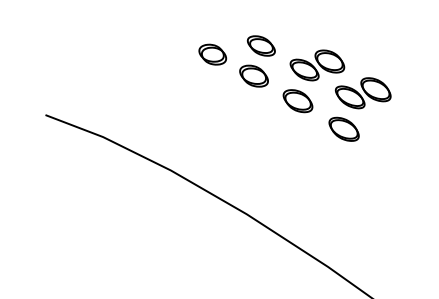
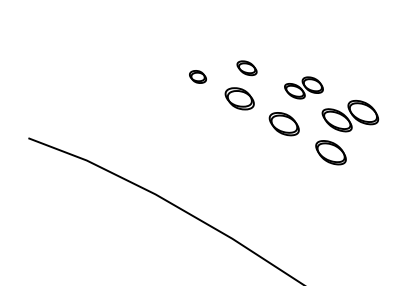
part: (260, 45) -> (246, 67), size x0.7
part: (212, 54) -> (197, 76), size x0.6
part: (317, 65) -> (304, 87), size x0.7

